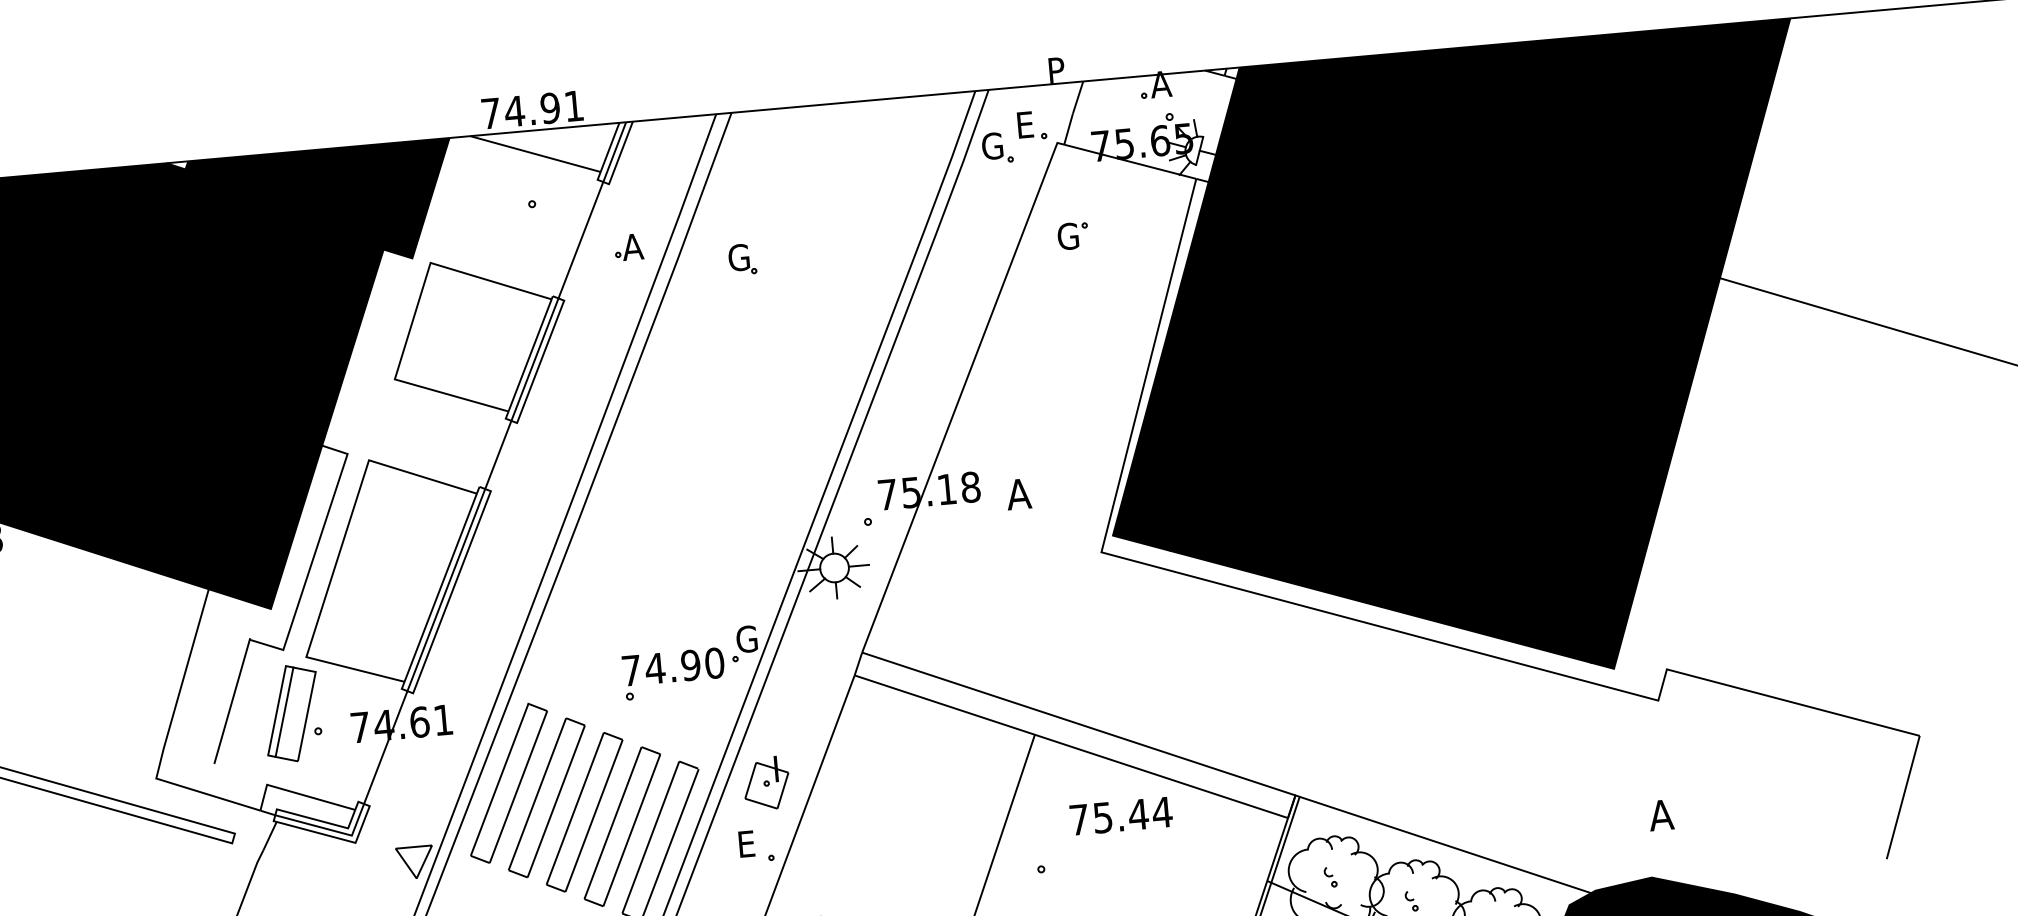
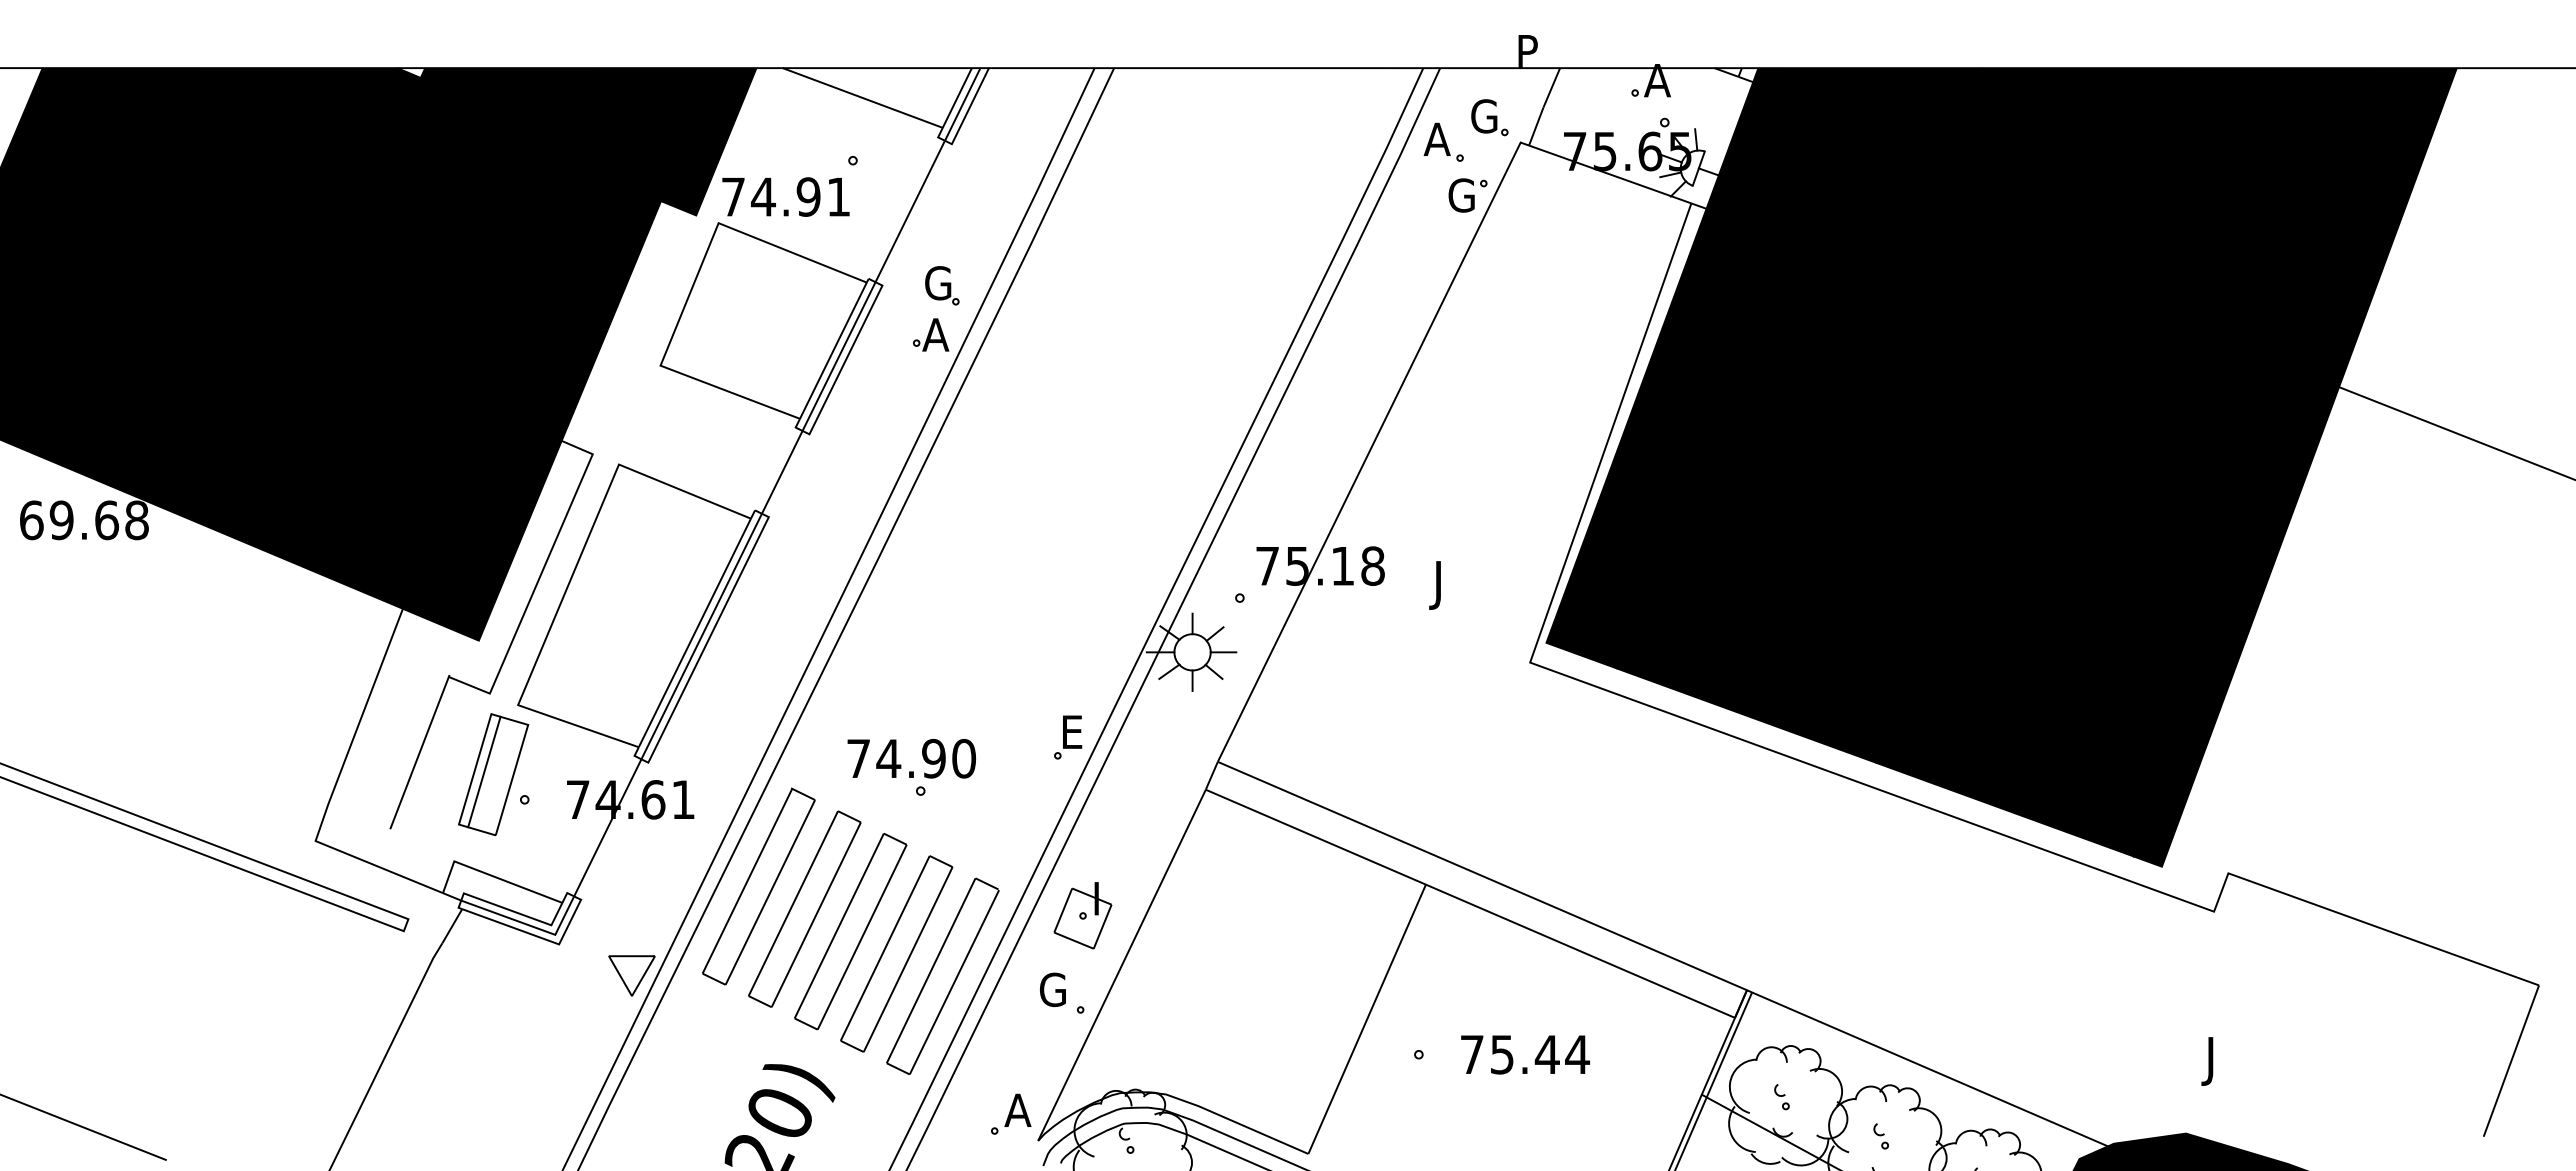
text: (532, 109) -> (785, 196), moved
text: (1027, 124) -> (1484, 116), E -> G
text: (991, 146) -> (1437, 139), G -> A
part: (1072, 236) -> (1467, 195), moved
part: (629, 247) -> (931, 334), moved
part: (742, 259) -> (942, 285), moved
text: (1019, 498) -> (1432, 585), A -> J
text: (747, 639) -> (1074, 732), G -> E
text: (673, 666) -> (911, 758), moved
text: (1121, 815) -> (1525, 1054), moved
text: (1661, 819) -> (2204, 1061), A -> J
text: (747, 843) -> (1052, 989), E -> G

